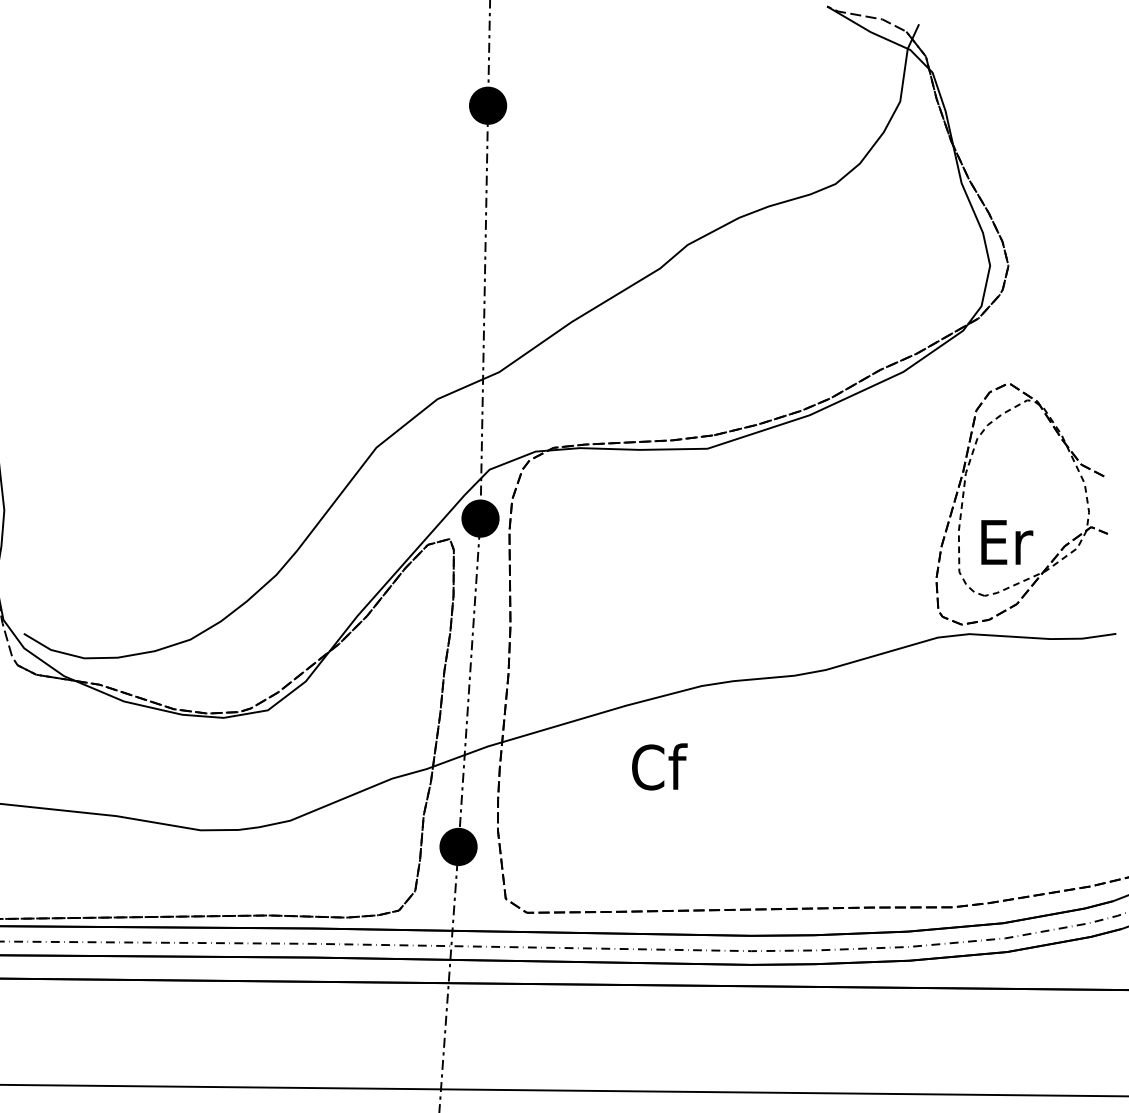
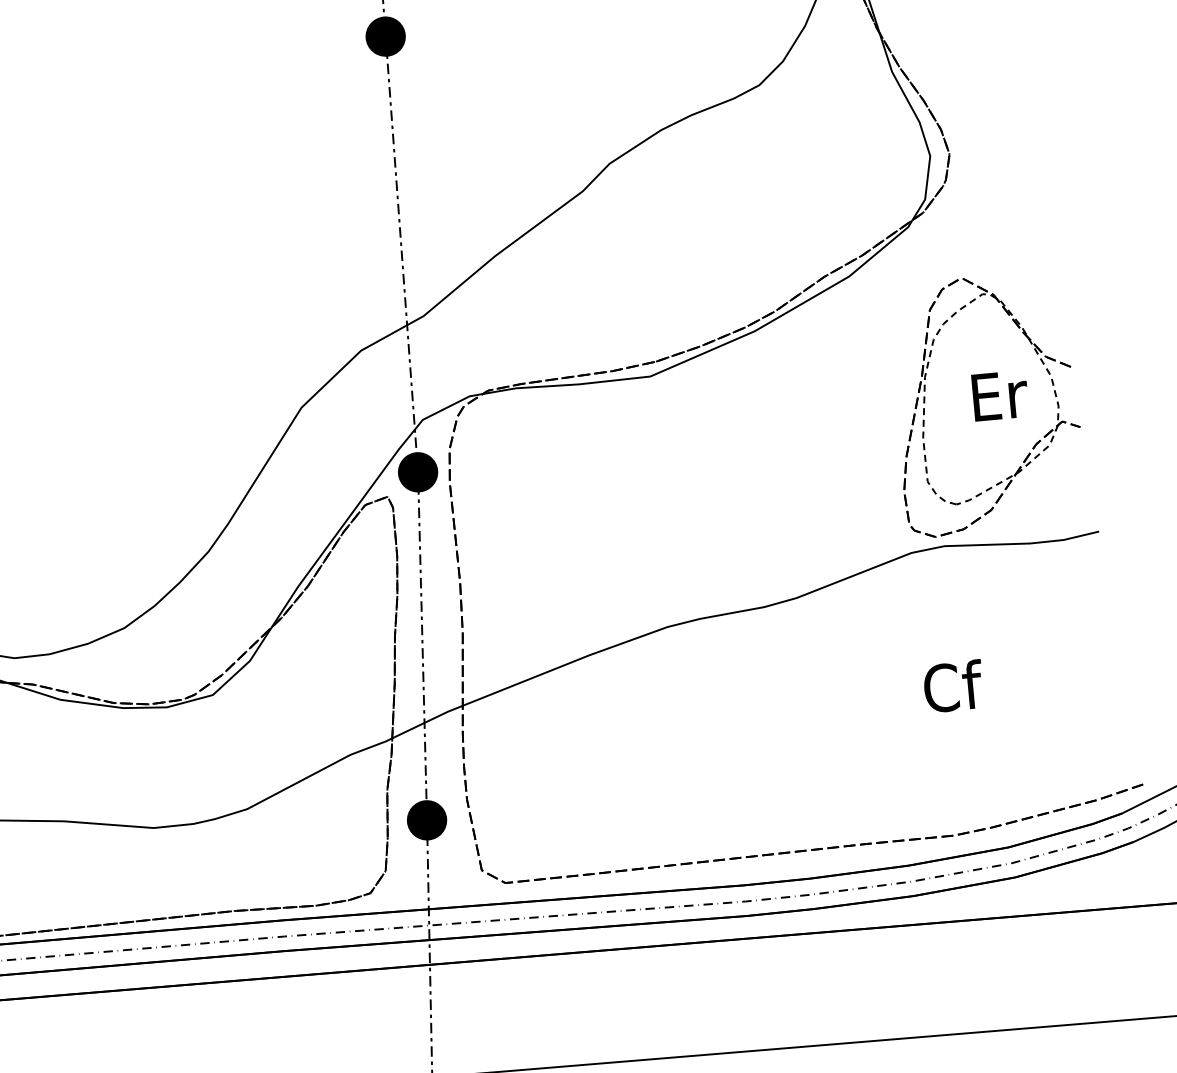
text: (1007, 542) -> (1000, 395), moved
text: (659, 766) -> (953, 686), moved

